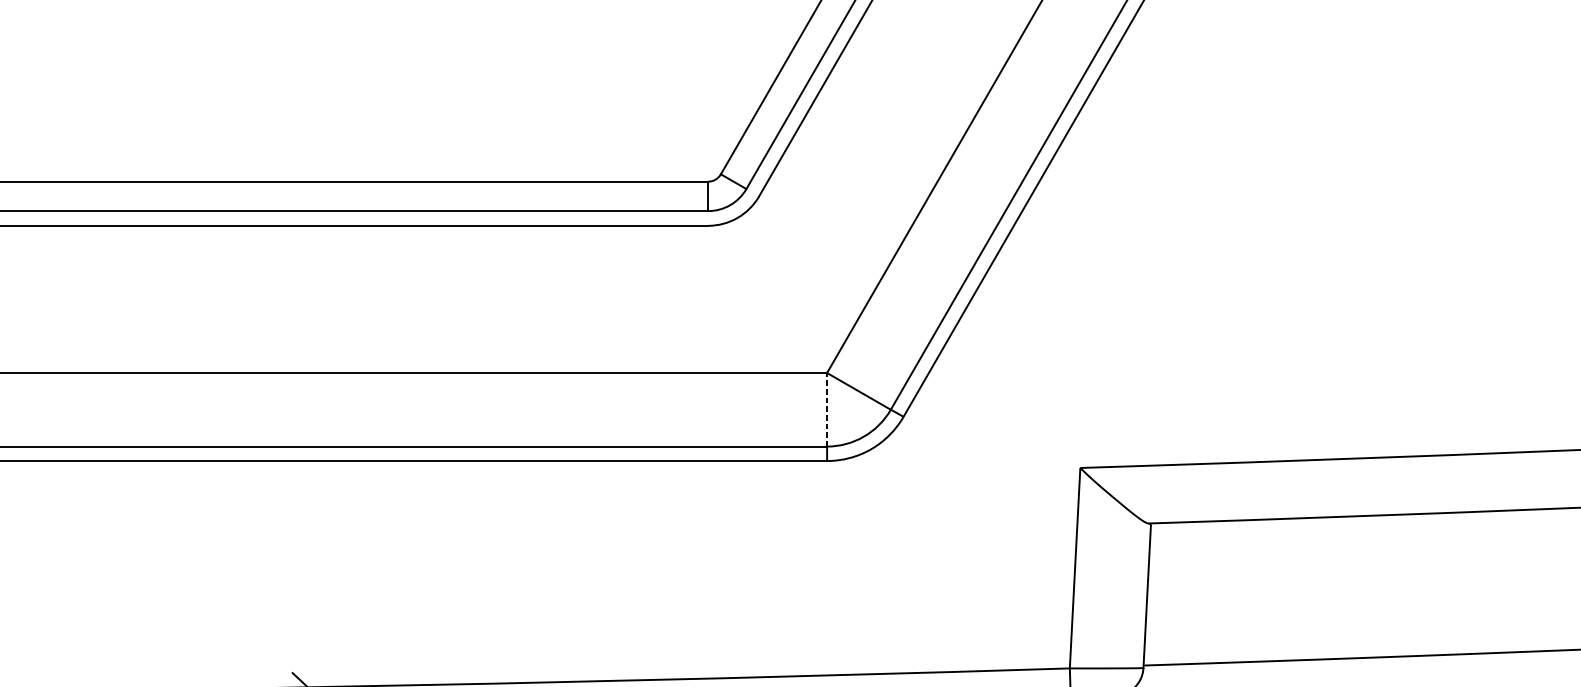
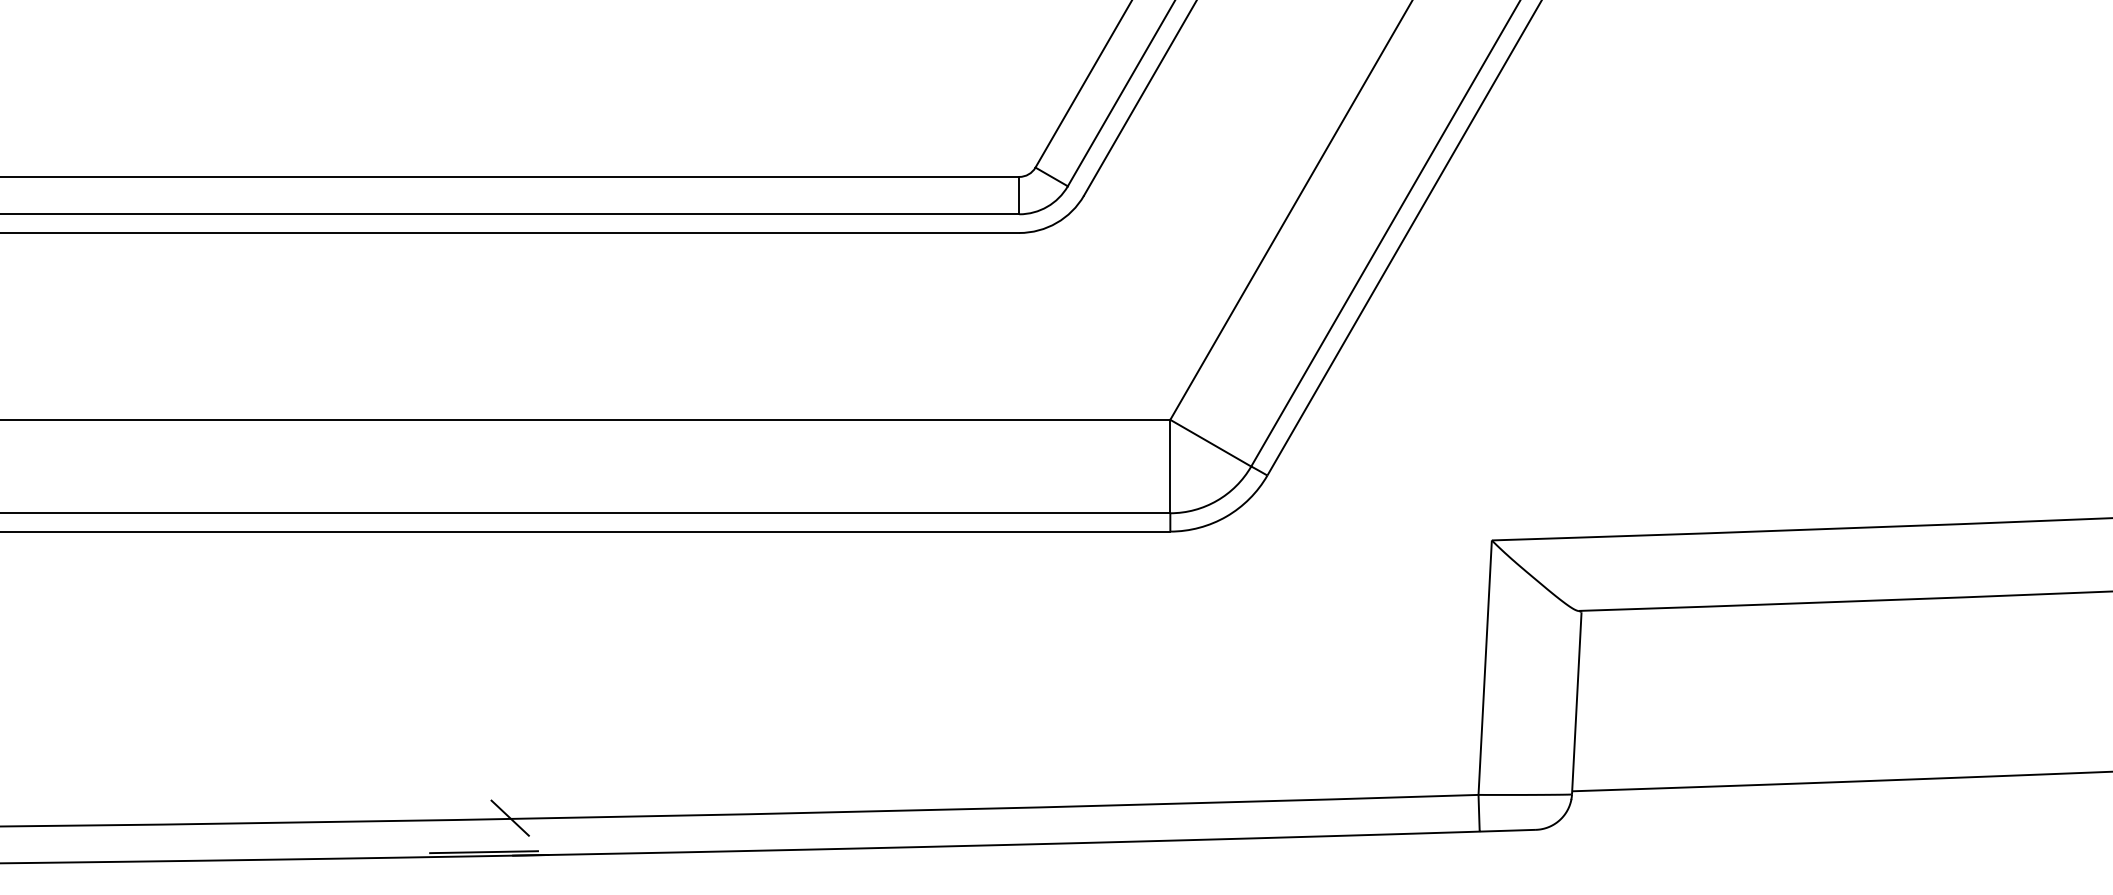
line: (827, 409) -> (1170, 466), dashed -> solid

